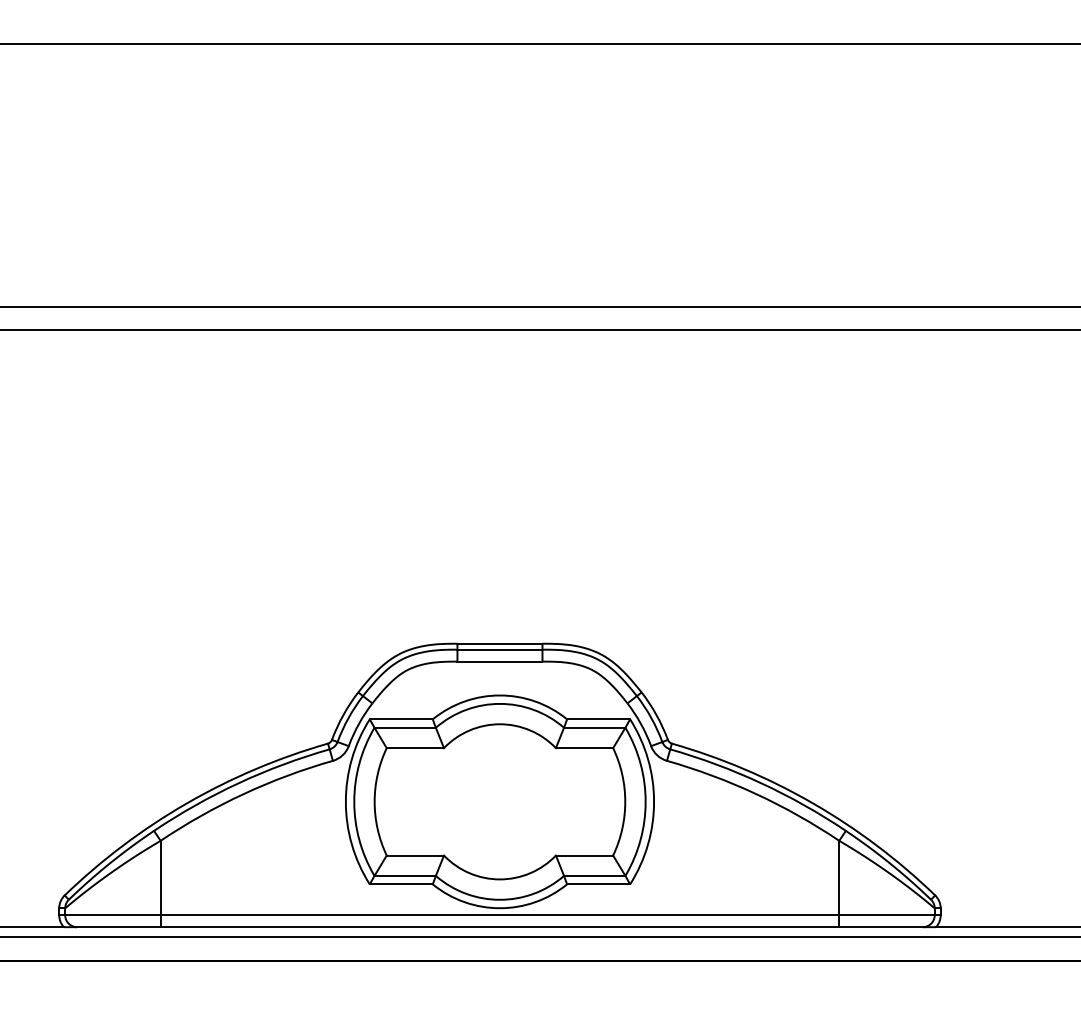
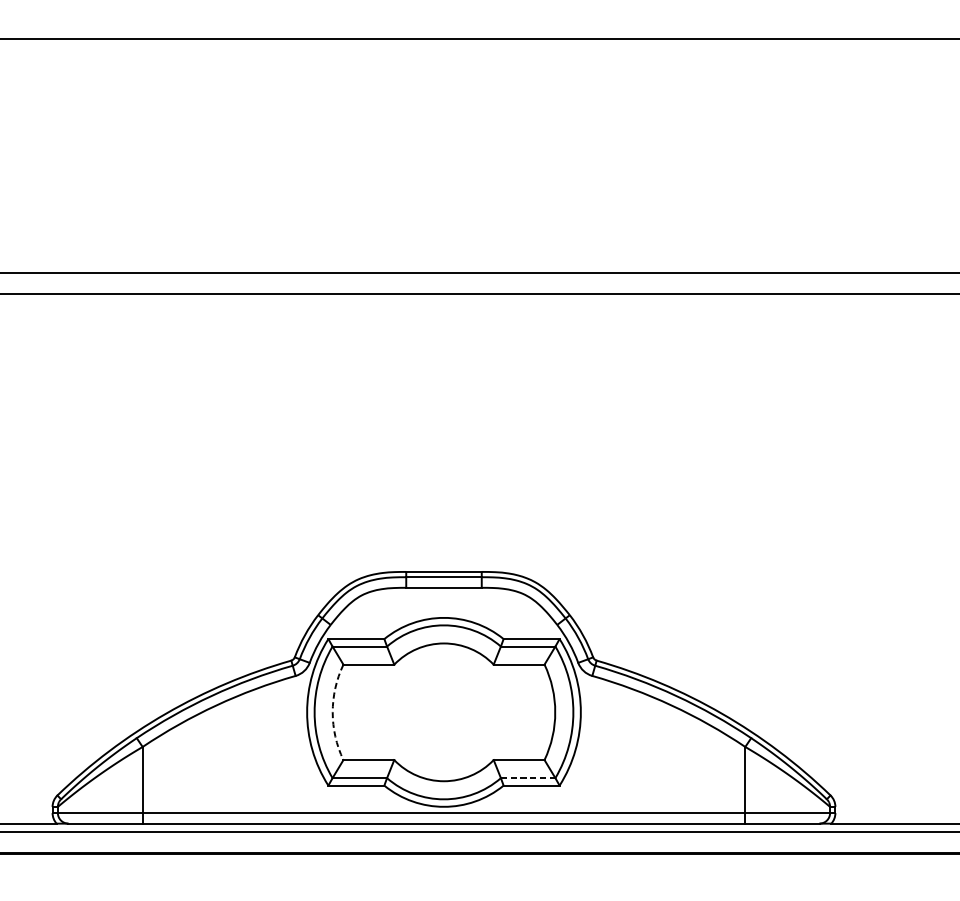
arc: (374, 801) -> (332, 712), solid -> dashed
line: (594, 875) -> (527, 777), solid -> dashed

